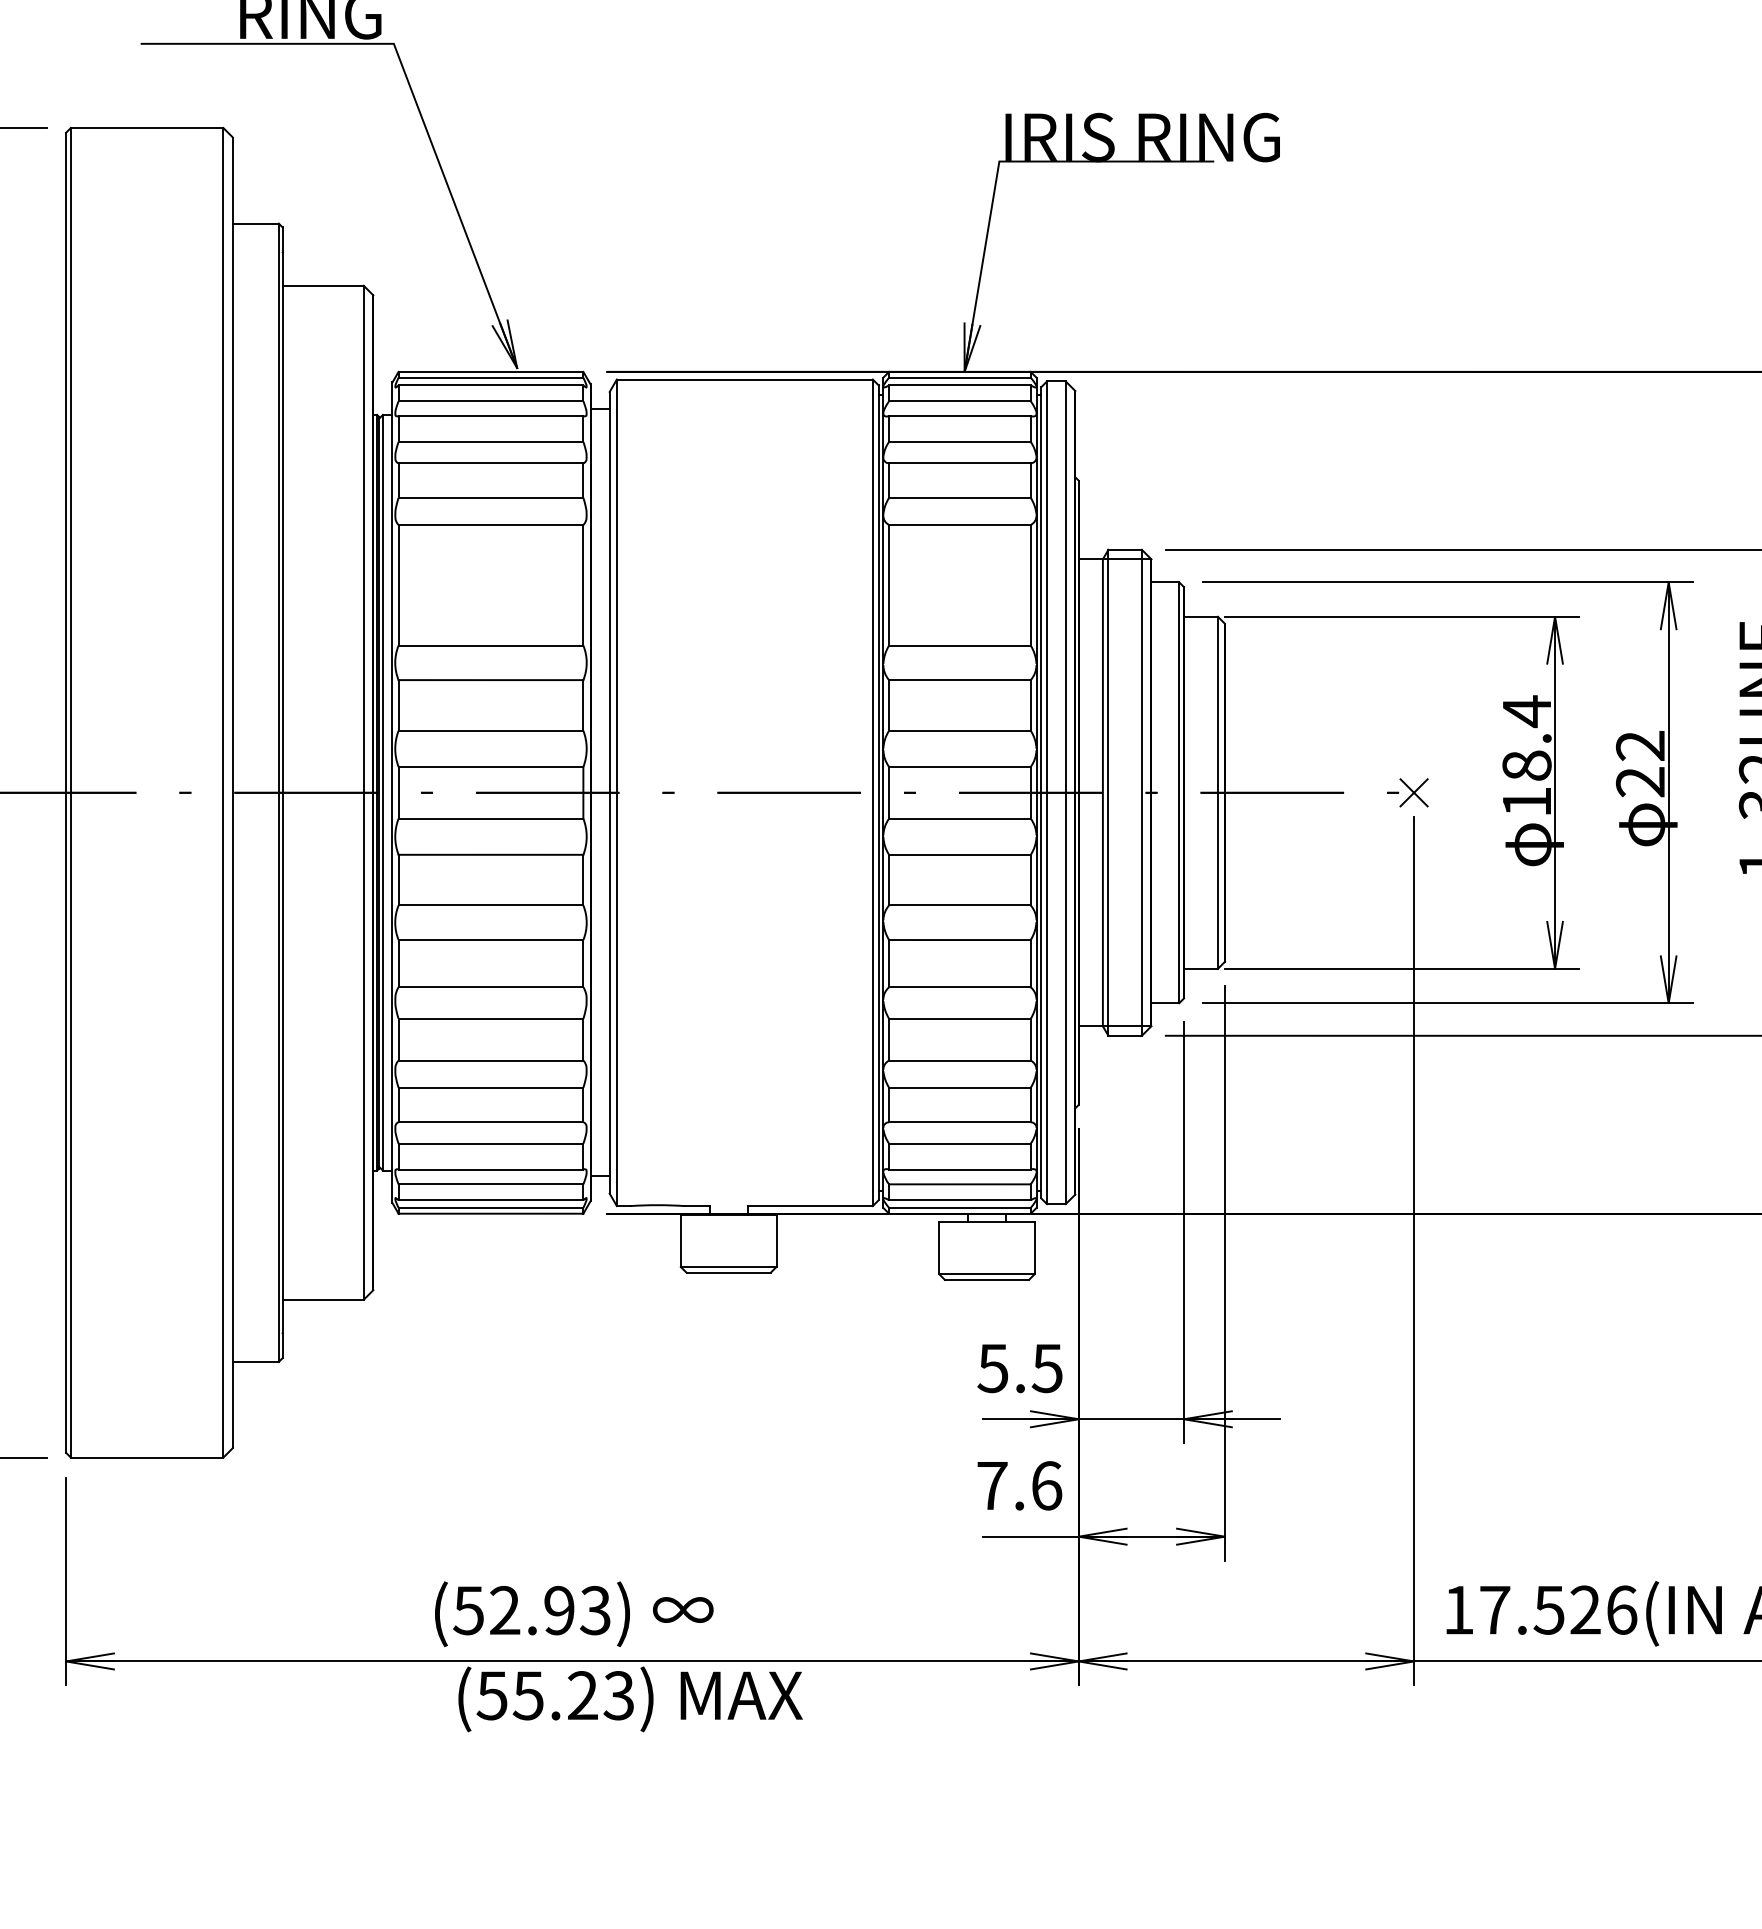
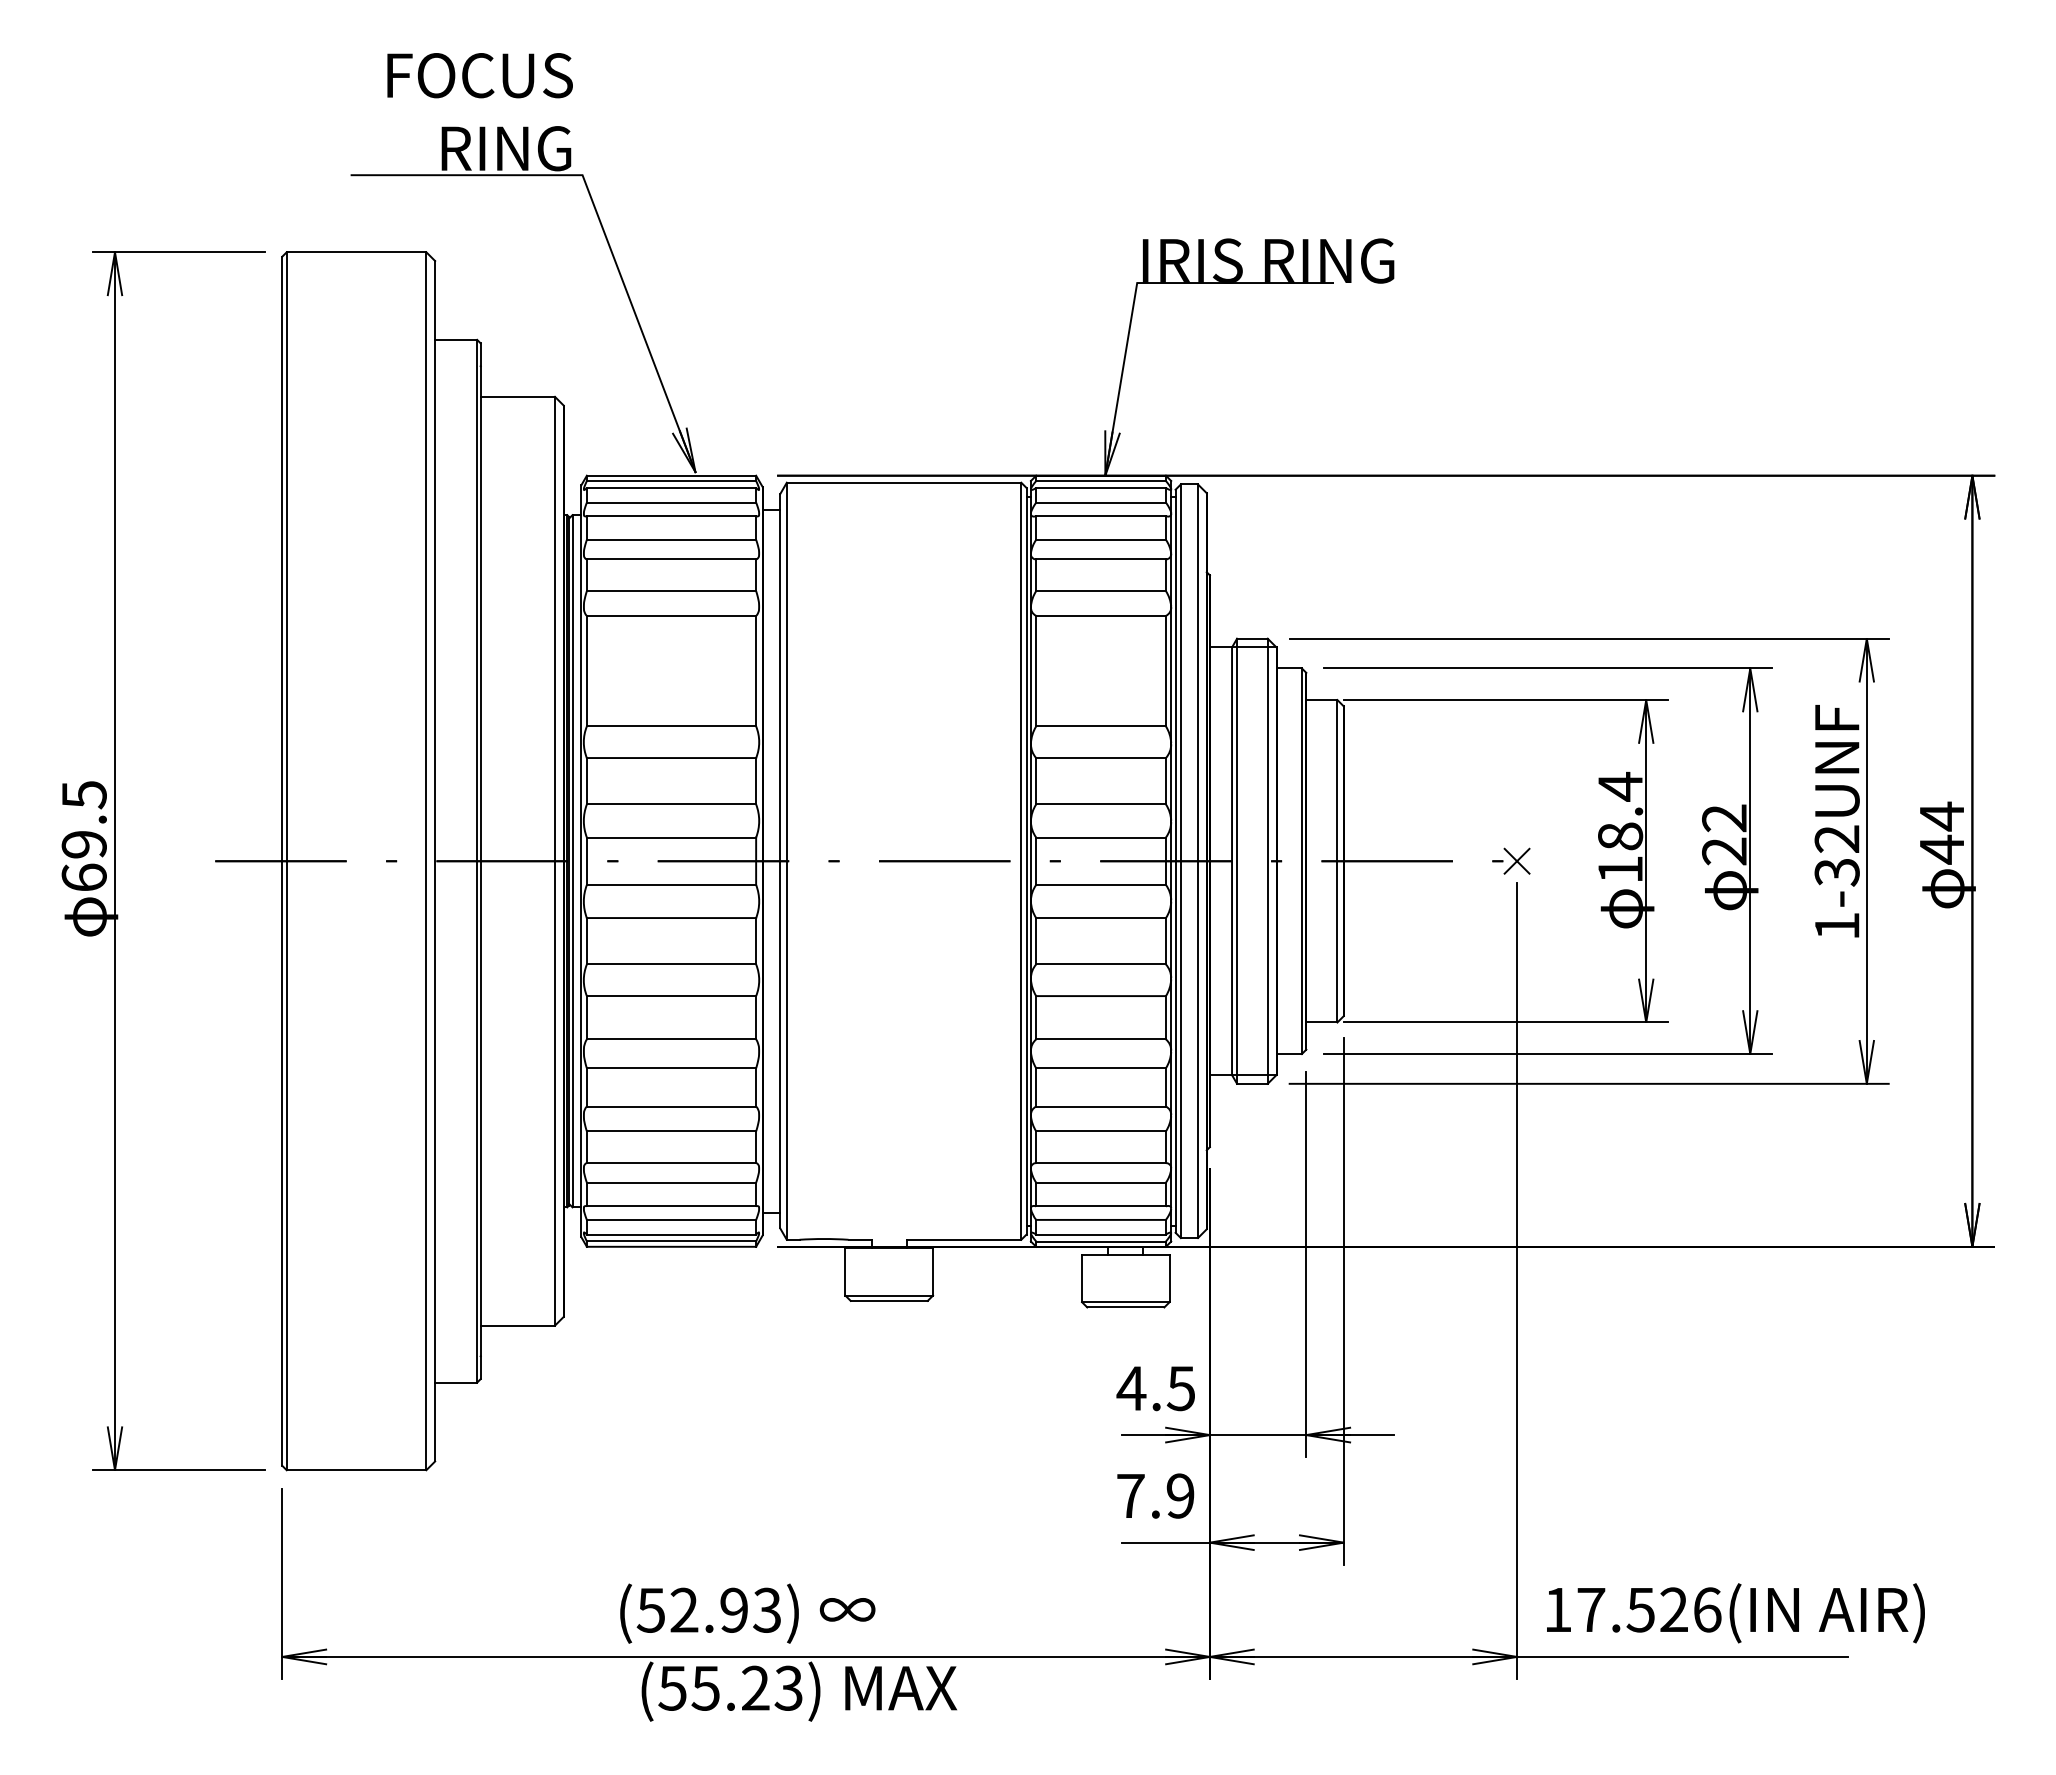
text: (993, 1368) -> (1131, 1388), 5.5 -> 4.5
text: (1046, 1485) -> (1180, 1495), 7.6 -> 7.9

